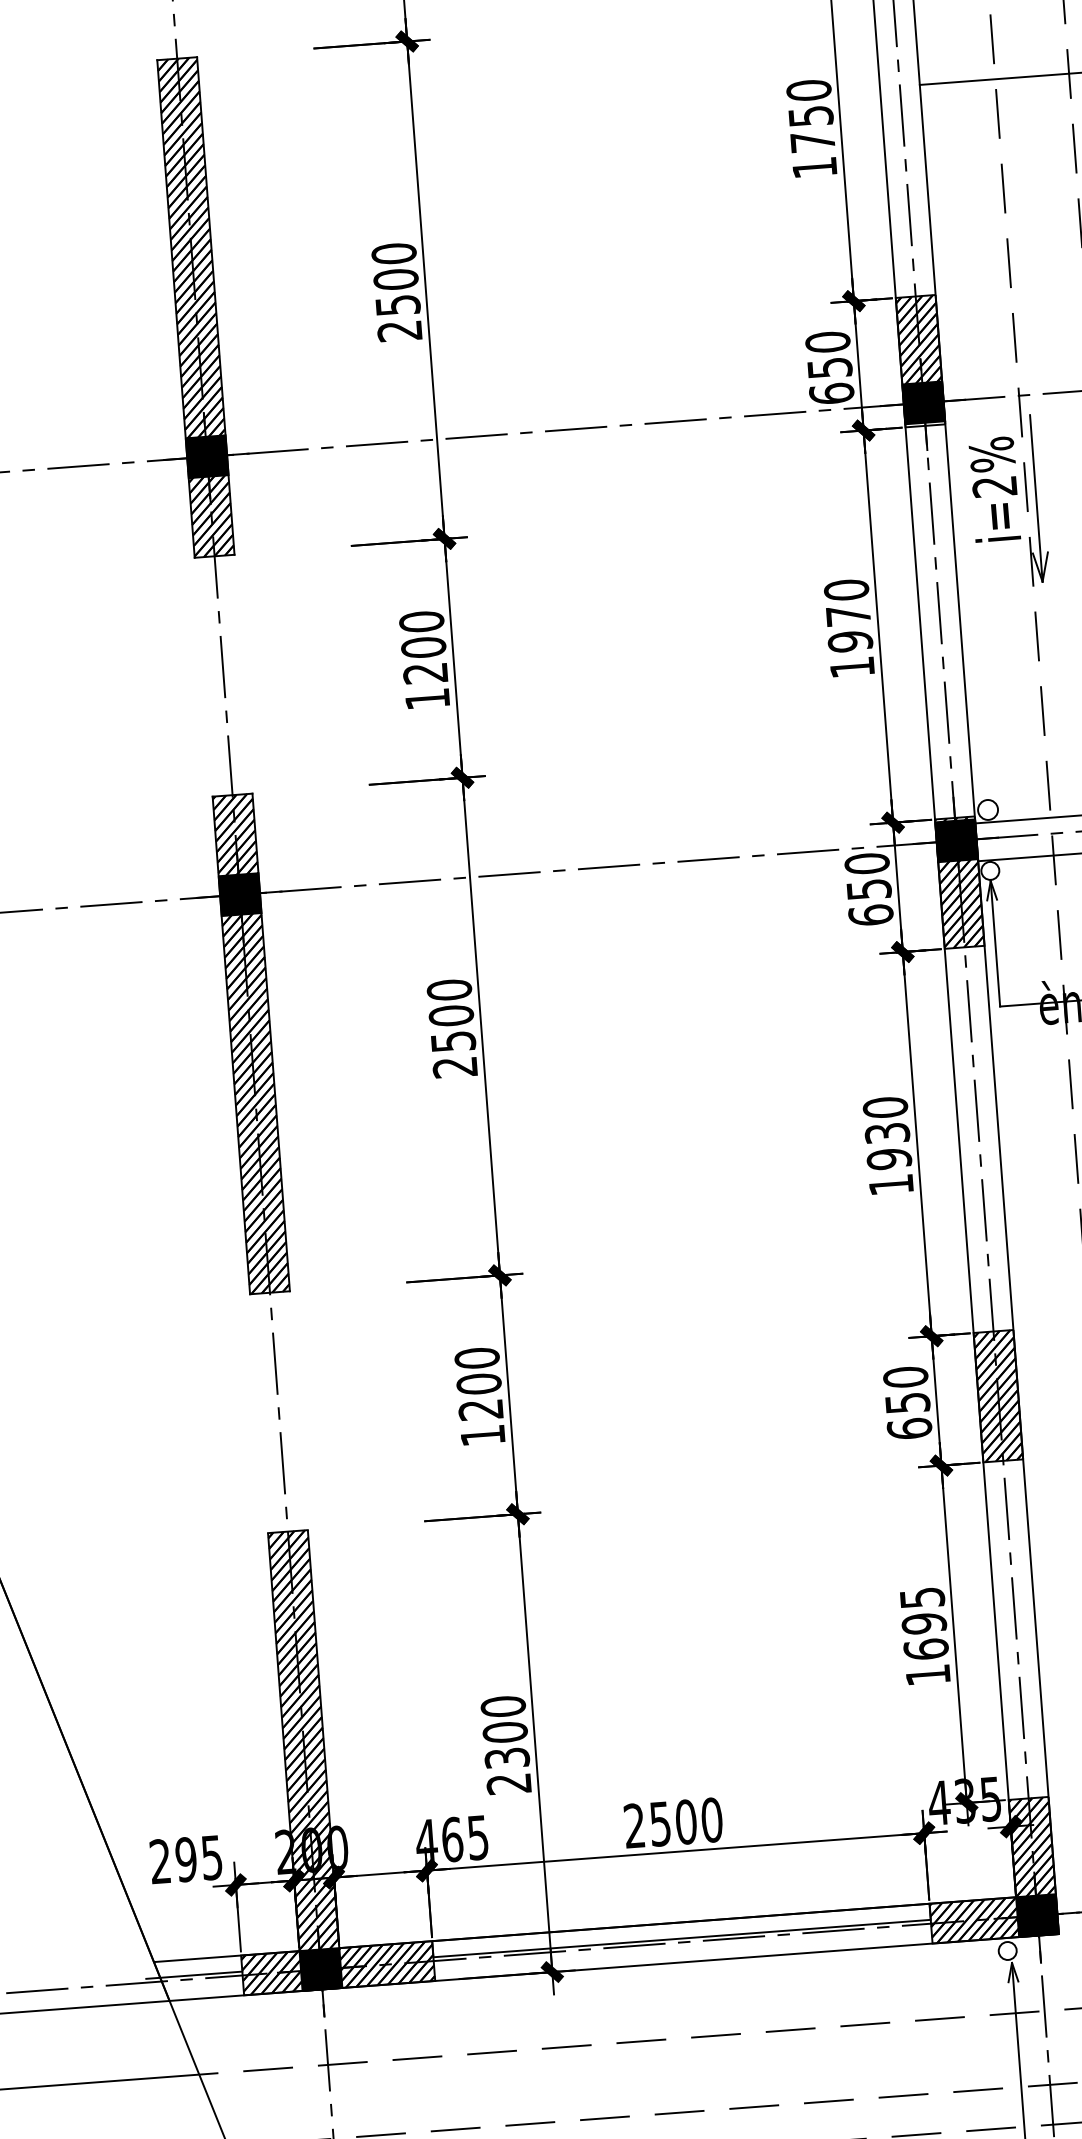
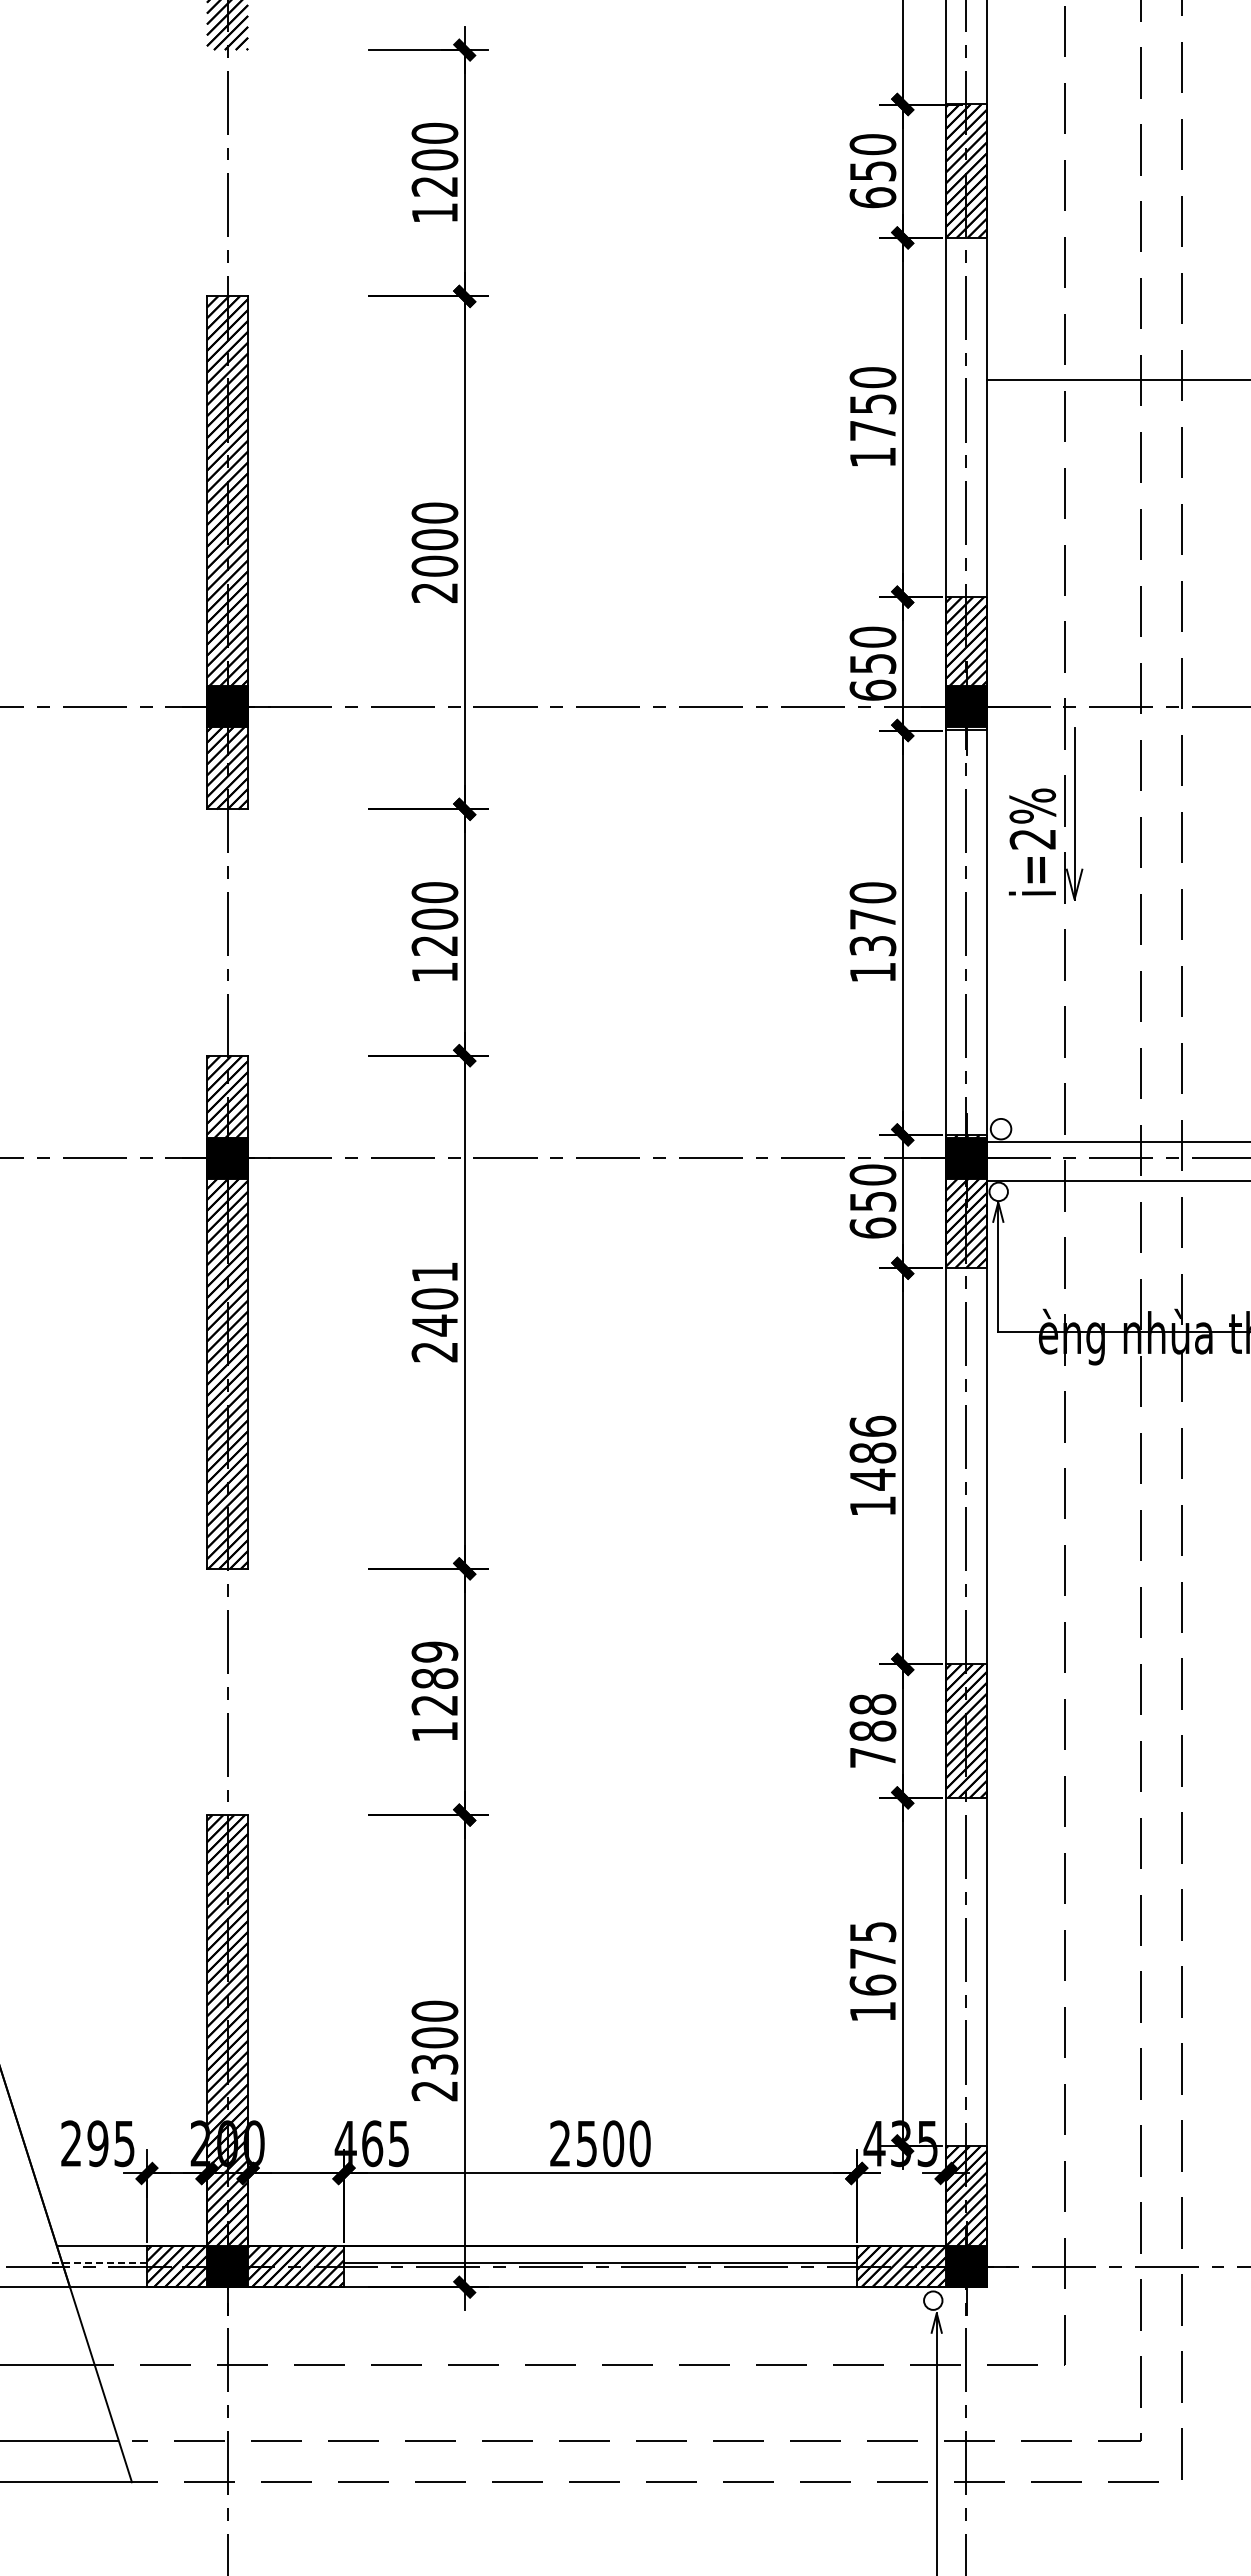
text: (397, 304) -> (434, 565), 2500 -> 2000
text: (994, 488) -> (1032, 841), moved
text: (849, 641) -> (872, 945), 1970 -> 1370
text: (450, 1015) -> (434, 1298), 2500 -> 2401
text: (886, 1132) -> (872, 1452), 1930 -> 1486
text: (477, 1371) -> (434, 1665), 1200 -> 1289
text: (907, 1403) -> (872, 1731), 650 -> 788
text: (923, 1623) -> (872, 1958), 1695 -> 1675
line: (194, 1974) -> (97, 2262), solid -> dashed

